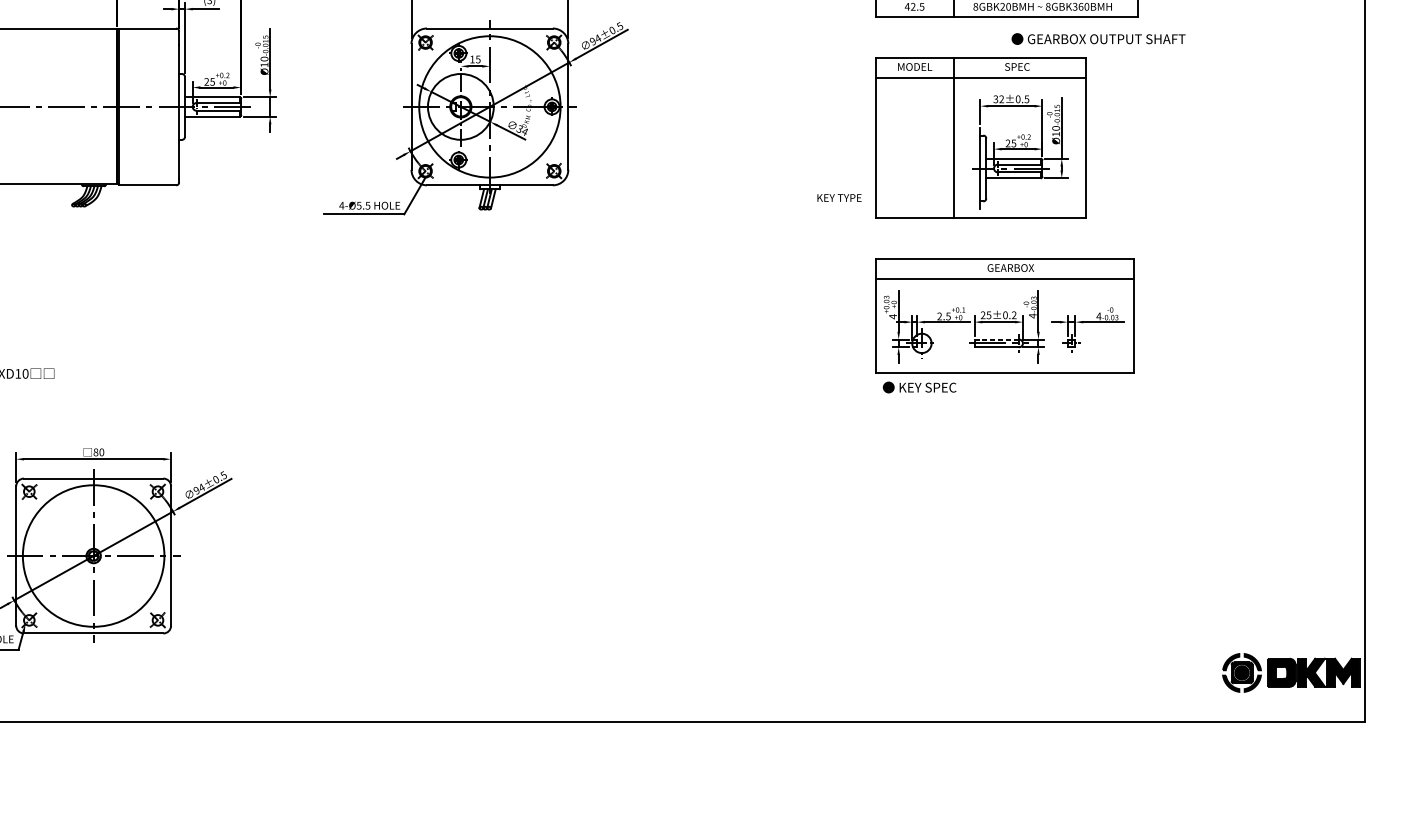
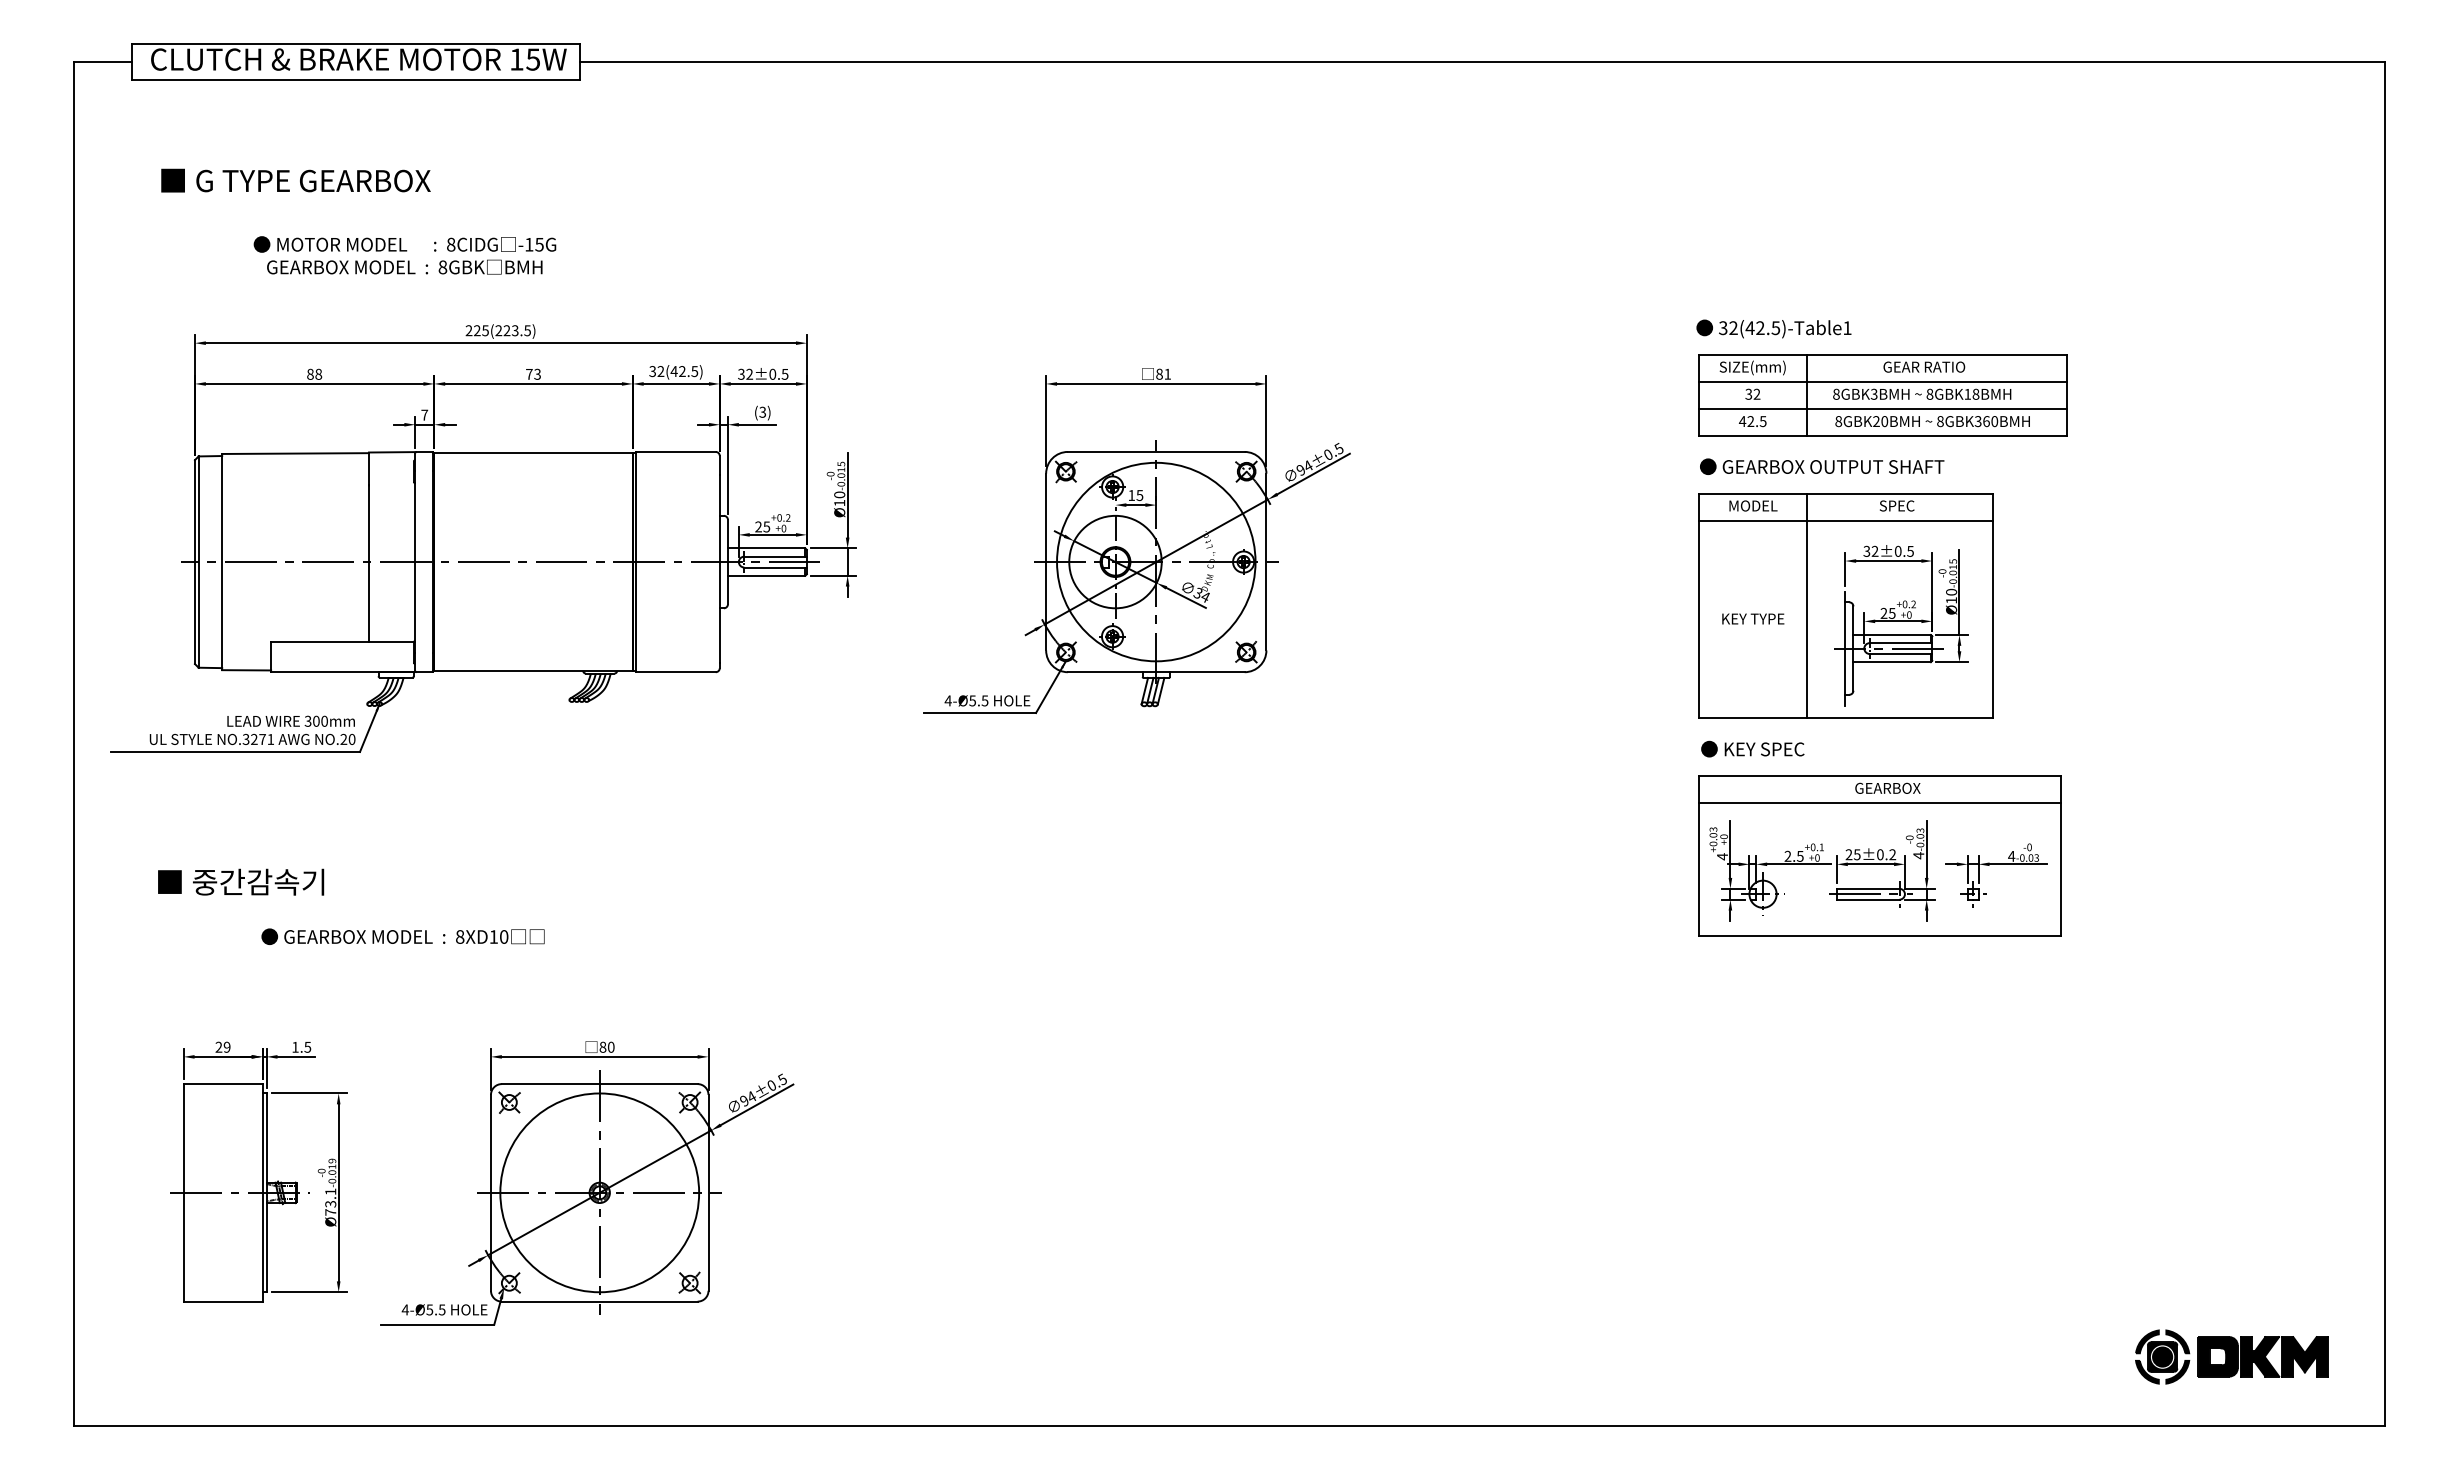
text: (1098, 38) -> (1822, 466), moved
text: (839, 197) -> (1753, 618), moved
line: (997, 339) -> (1868, 888), dashed -> solid
text: (919, 387) -> (1752, 748), moved
part: (1291, 672) -> (2231, 1356), moved

